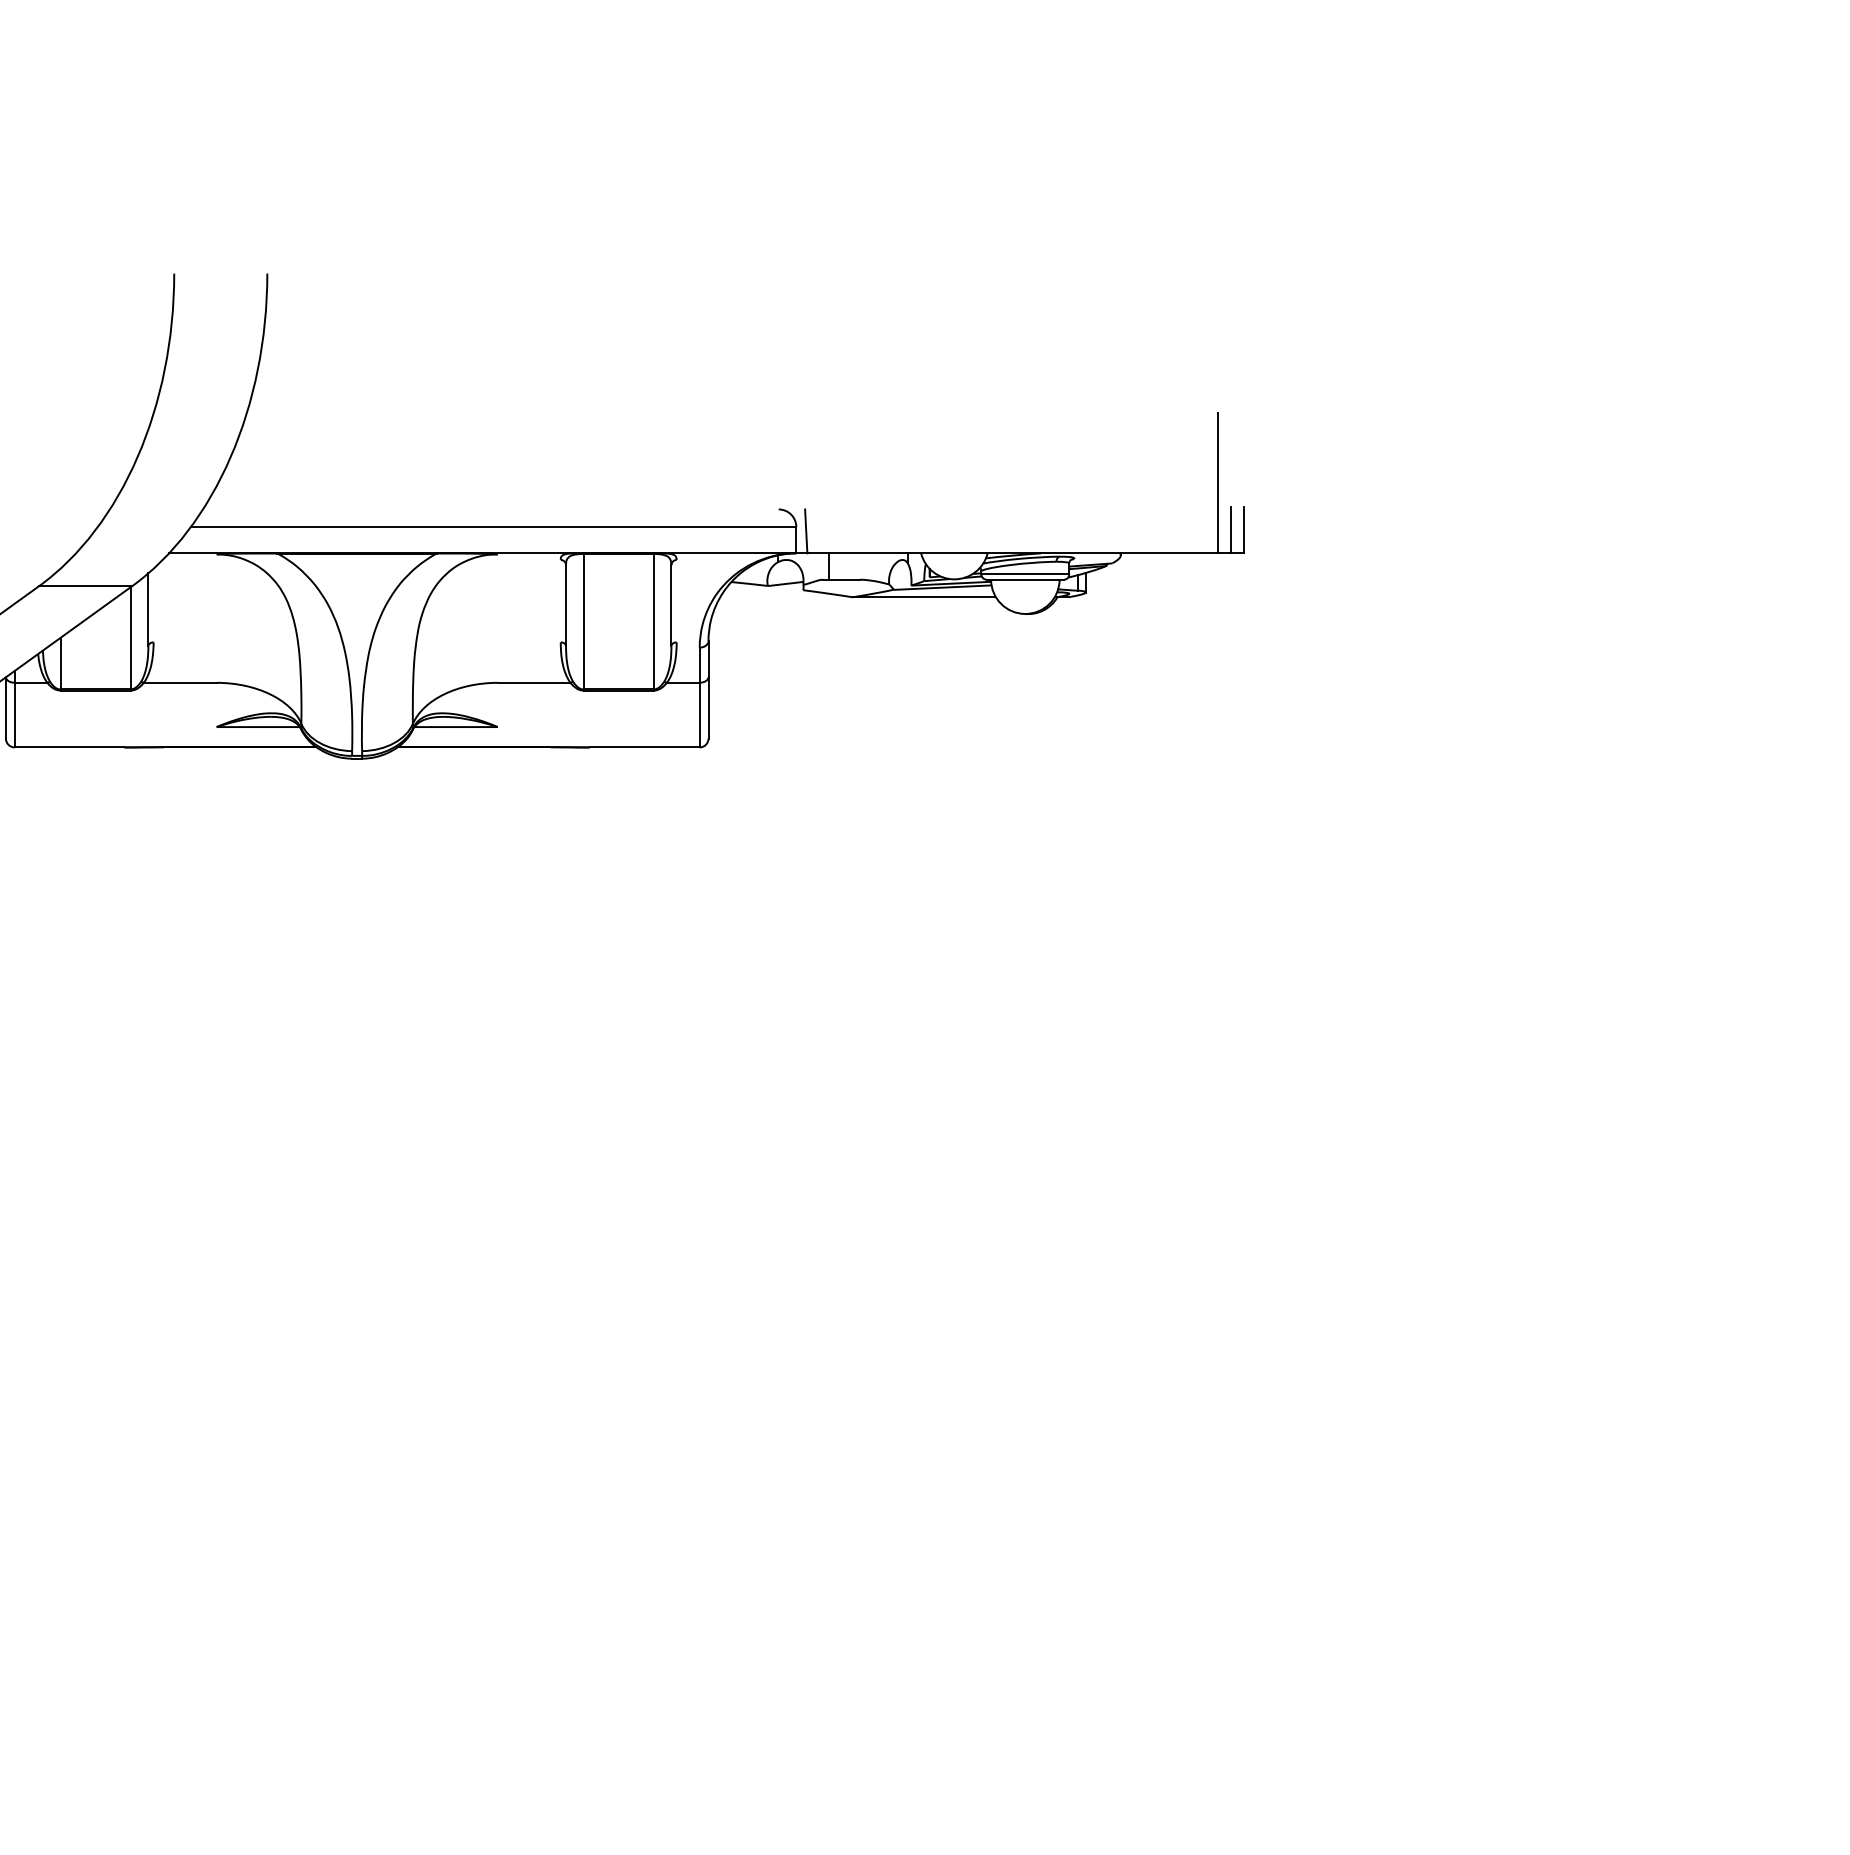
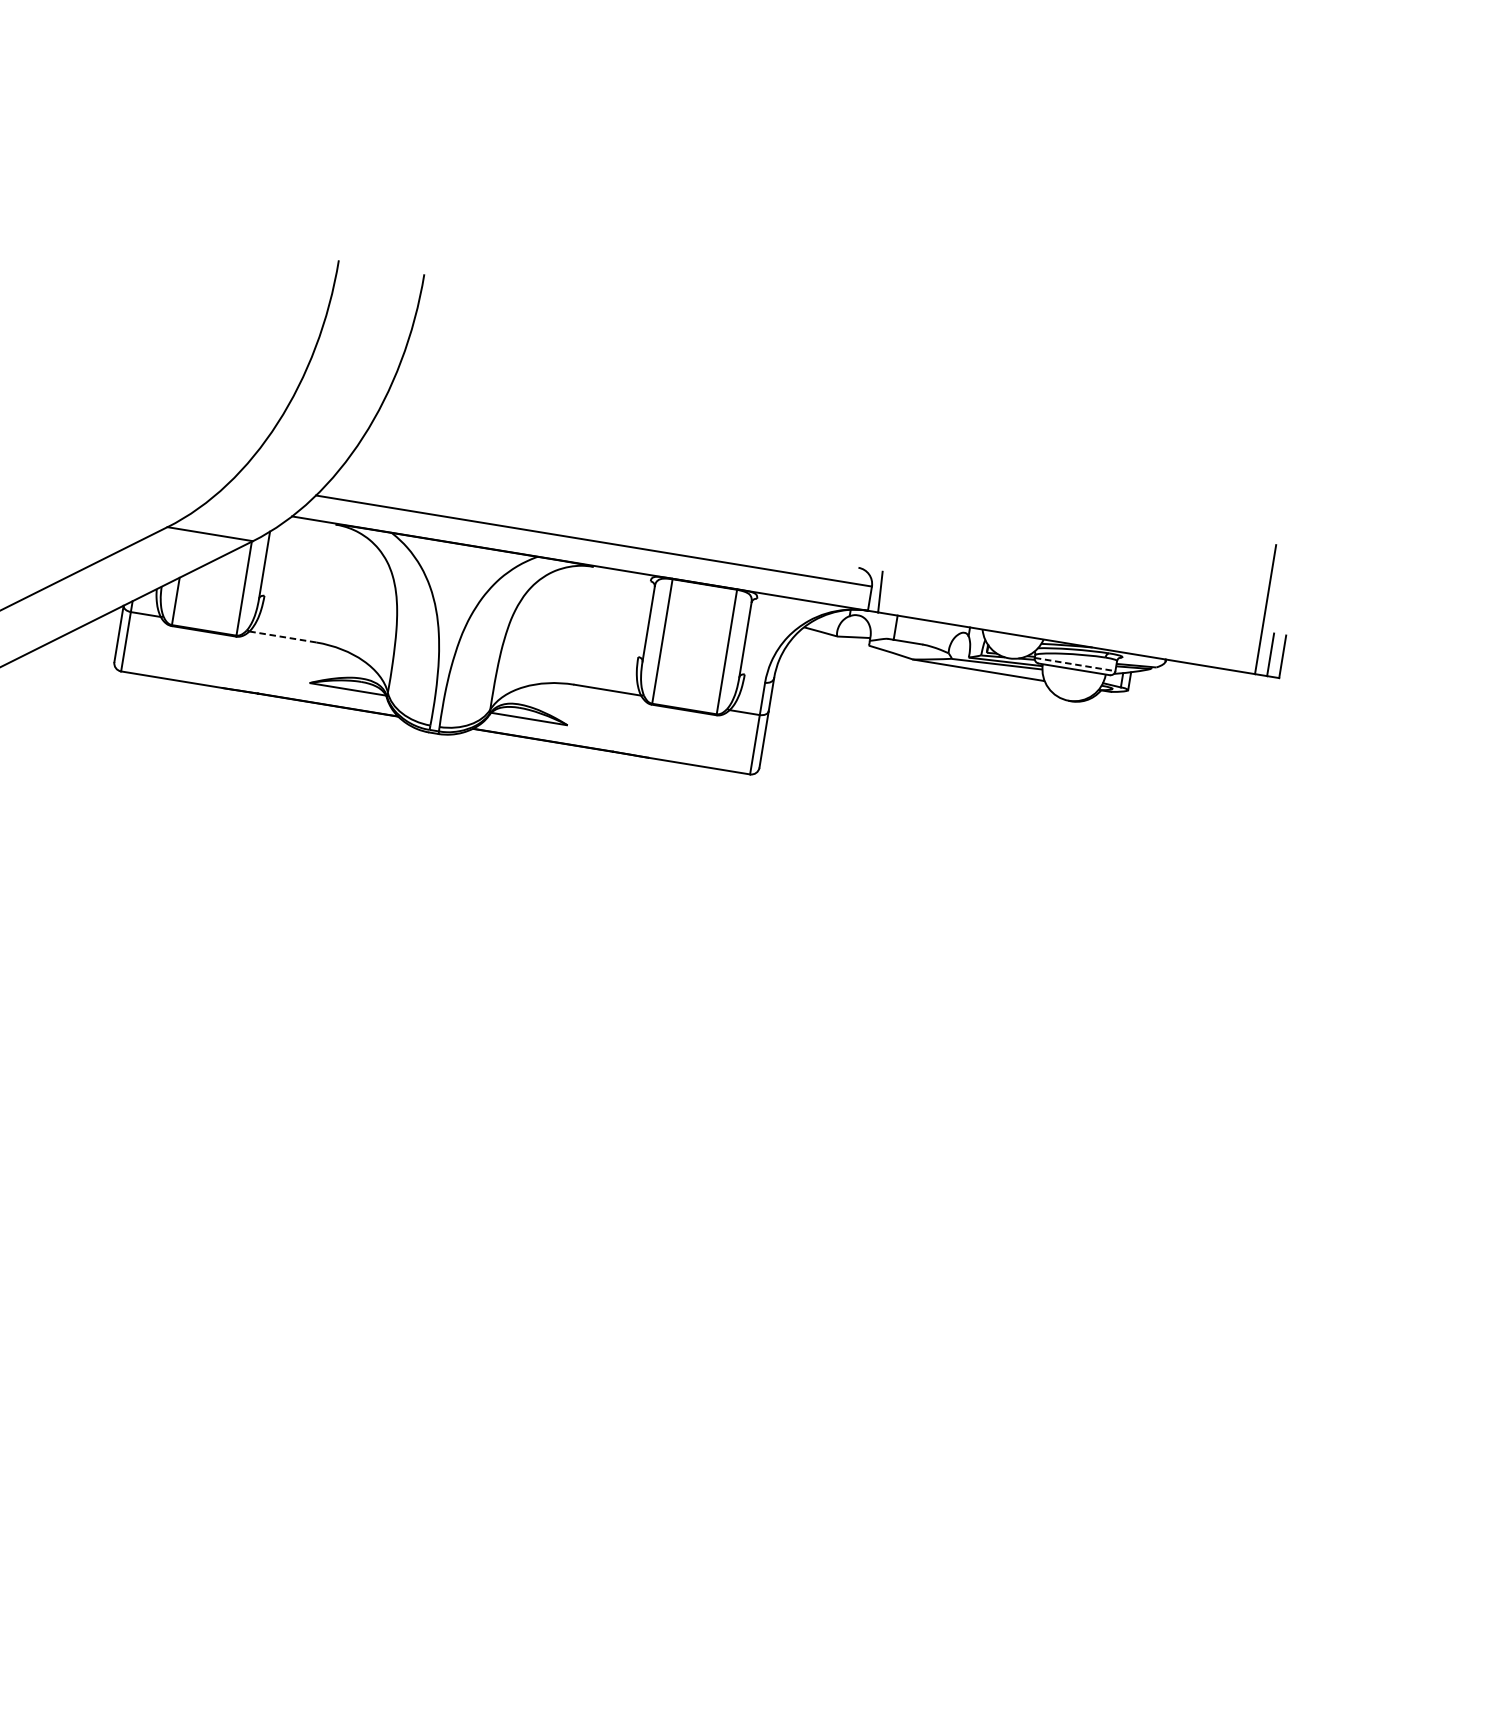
line: (1025, 574) -> (1075, 664), solid -> dashed
line: (179, 682) -> (282, 636), solid -> dashed

